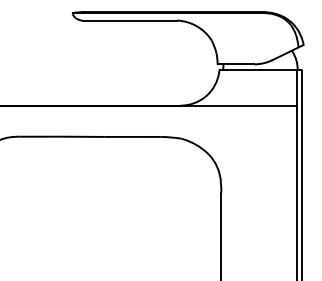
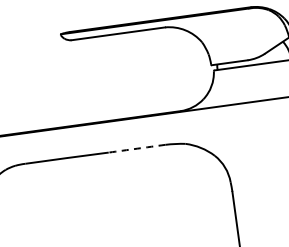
arc: (132, 136) -> (136, 148), solid -> dashed

